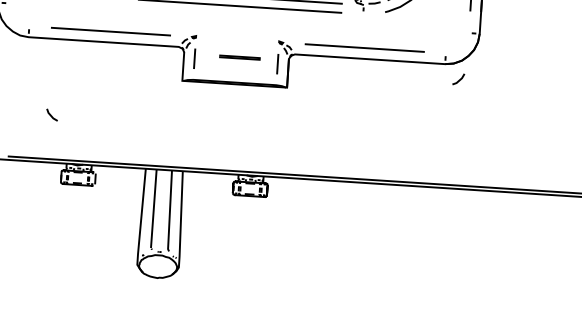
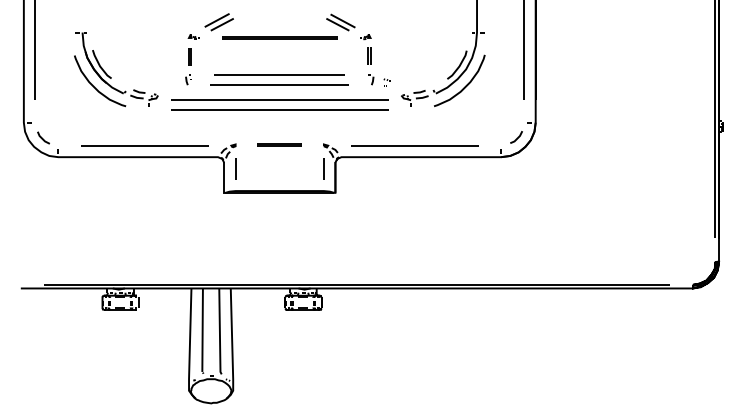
line: (240, 56) -> (279, 144), moved
line: (459, 79) -> (517, 137), moved
line: (51, 114) -> (42, 137), moved

